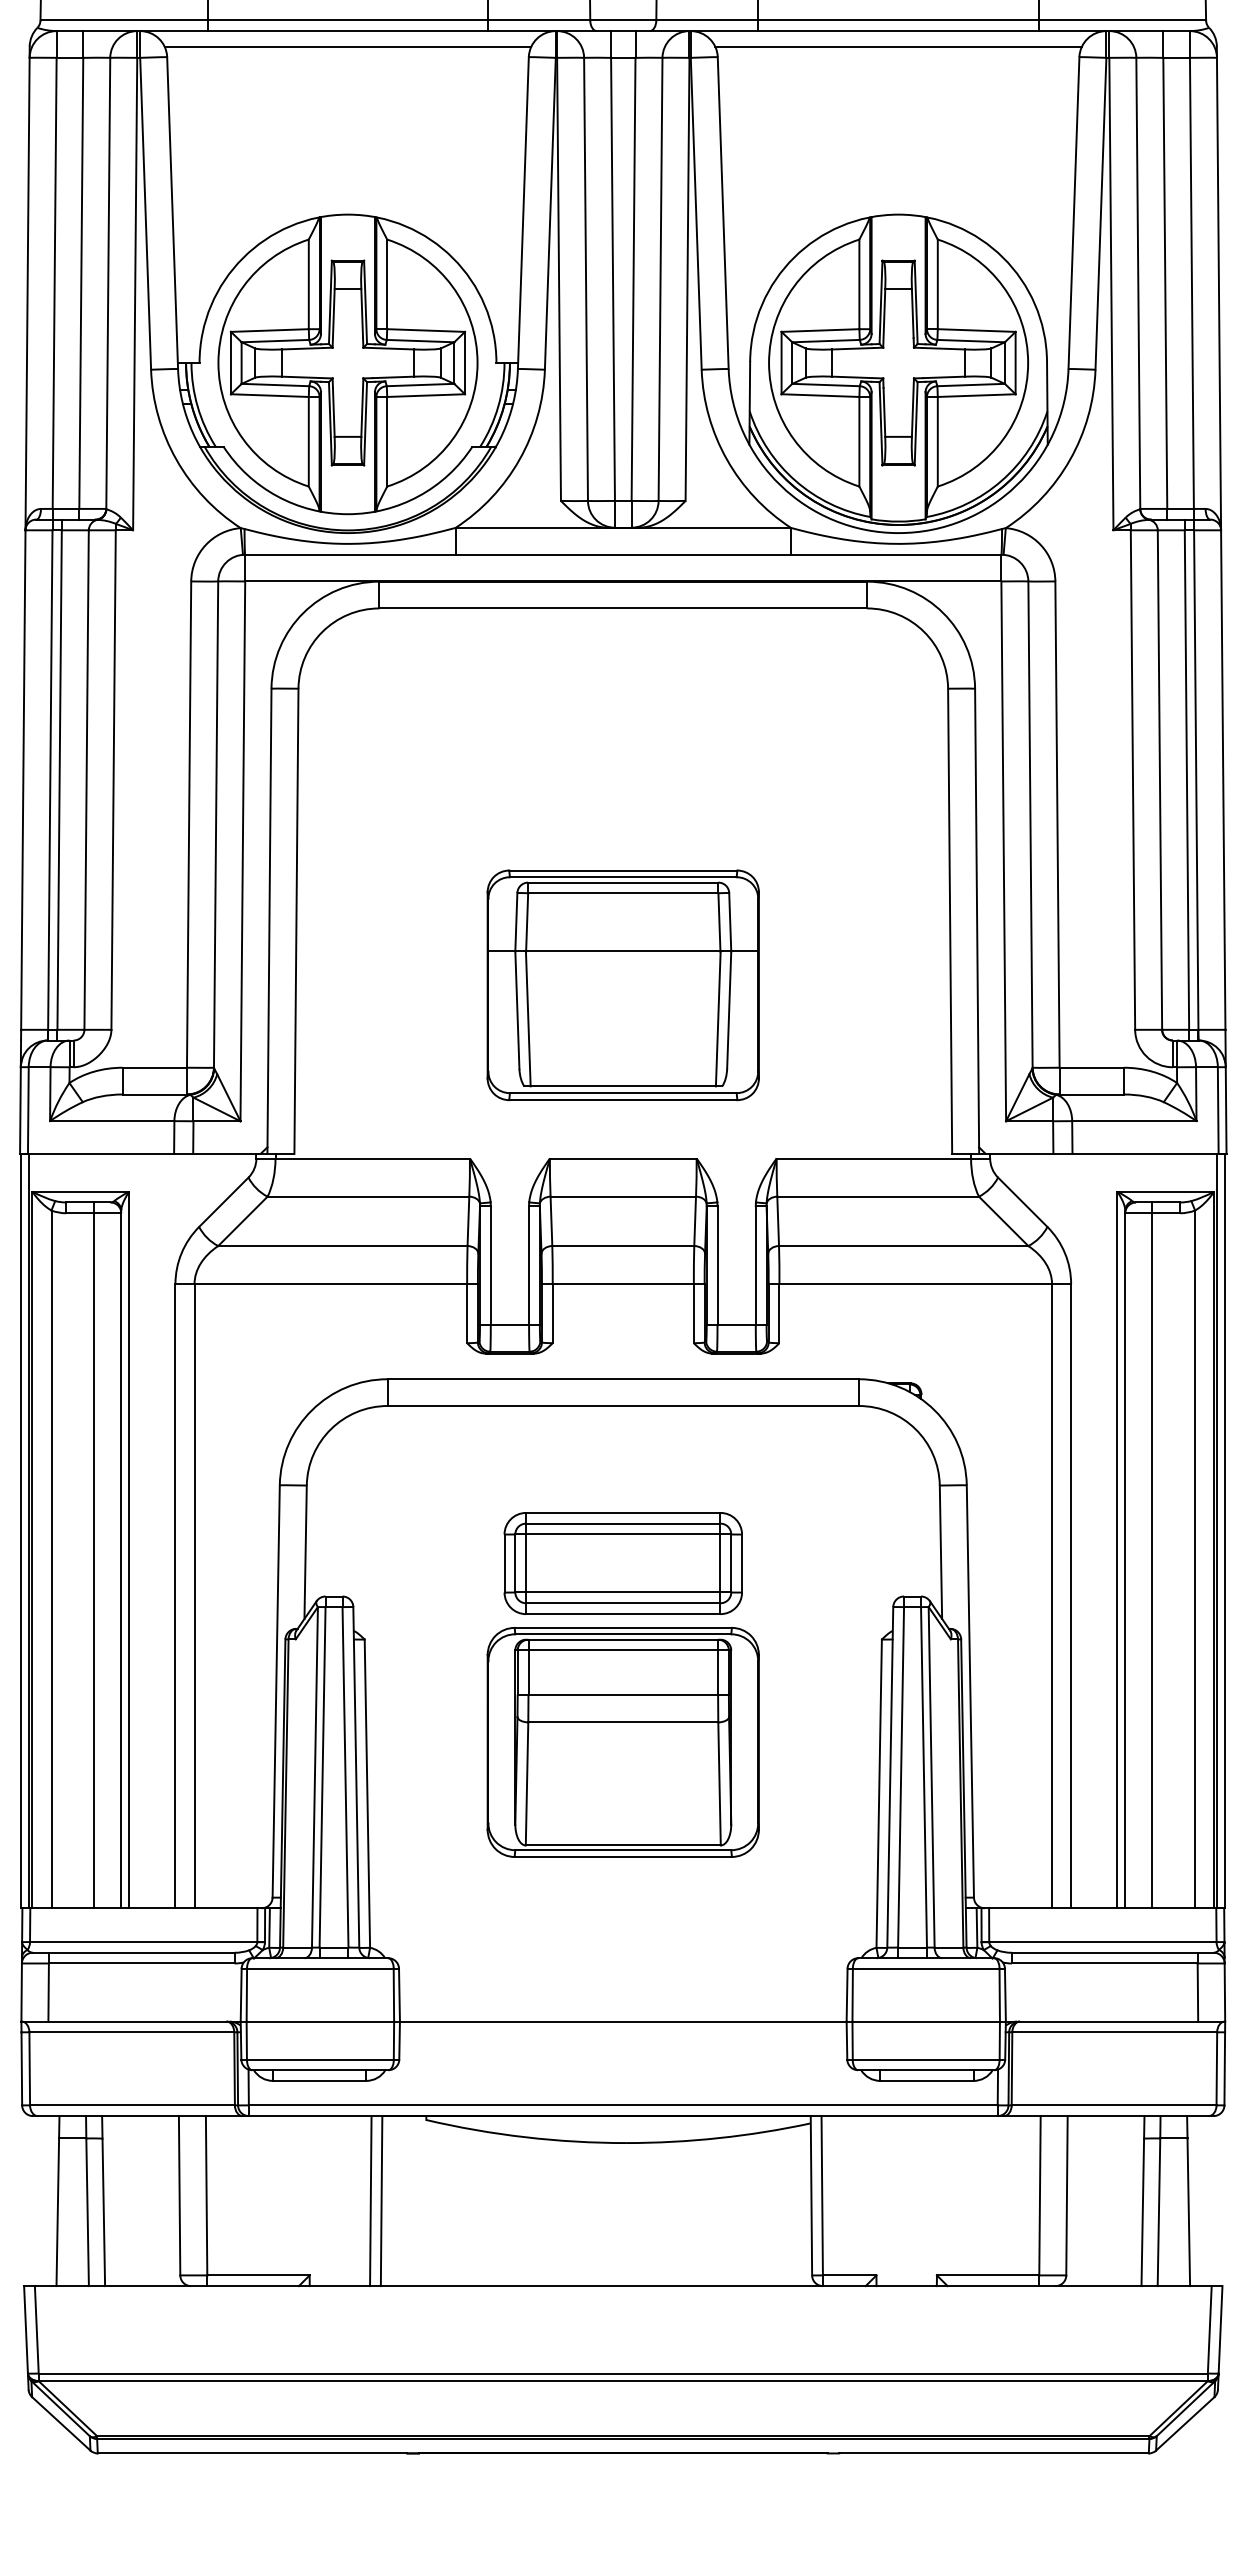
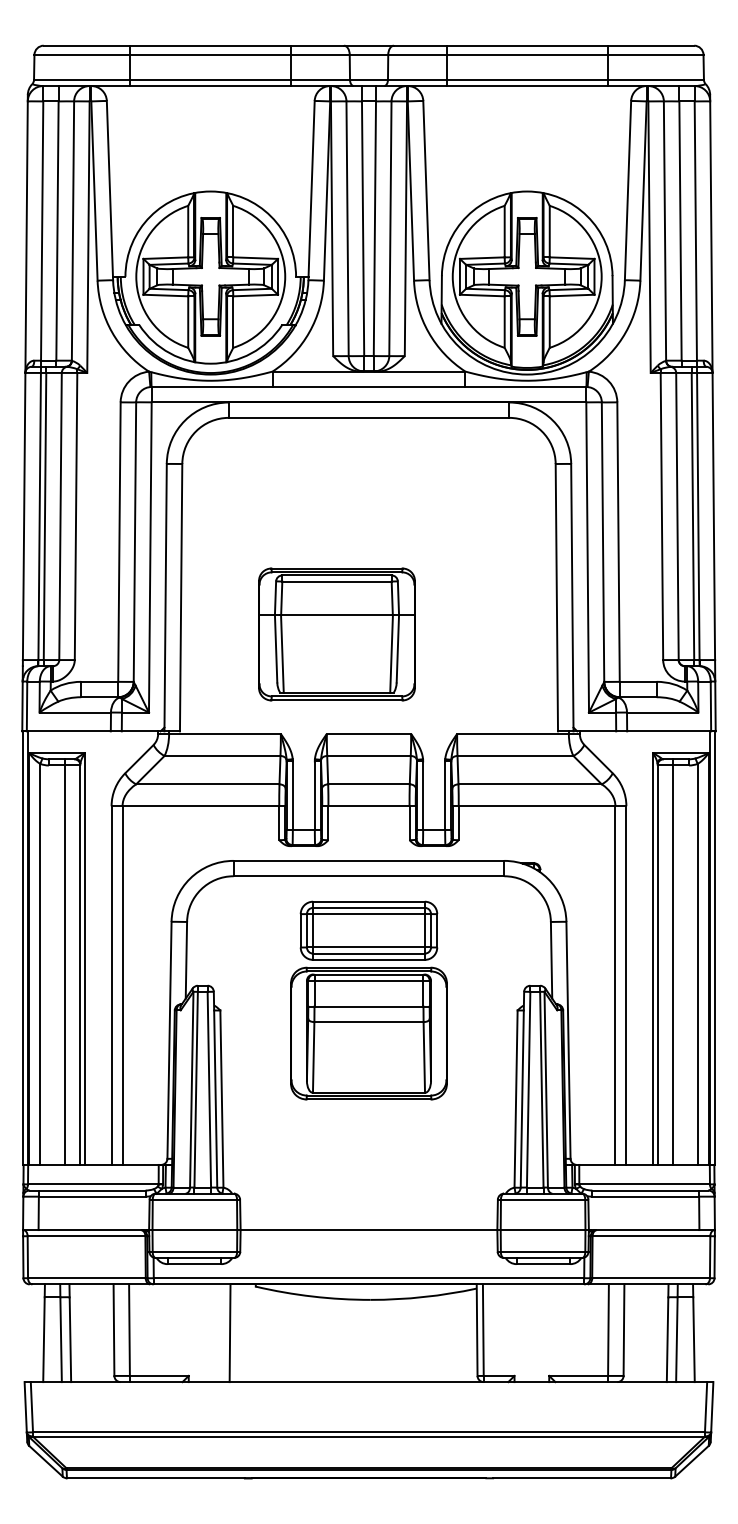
line: (347, 47) -> (210, 95), removed
line: (897, 47) -> (526, 95), removed
part: (622, 985) -> (336, 634), moved
part: (622, 1684) -> (368, 1000), moved
line: (370, 2201) -> (223, 1333), removed

